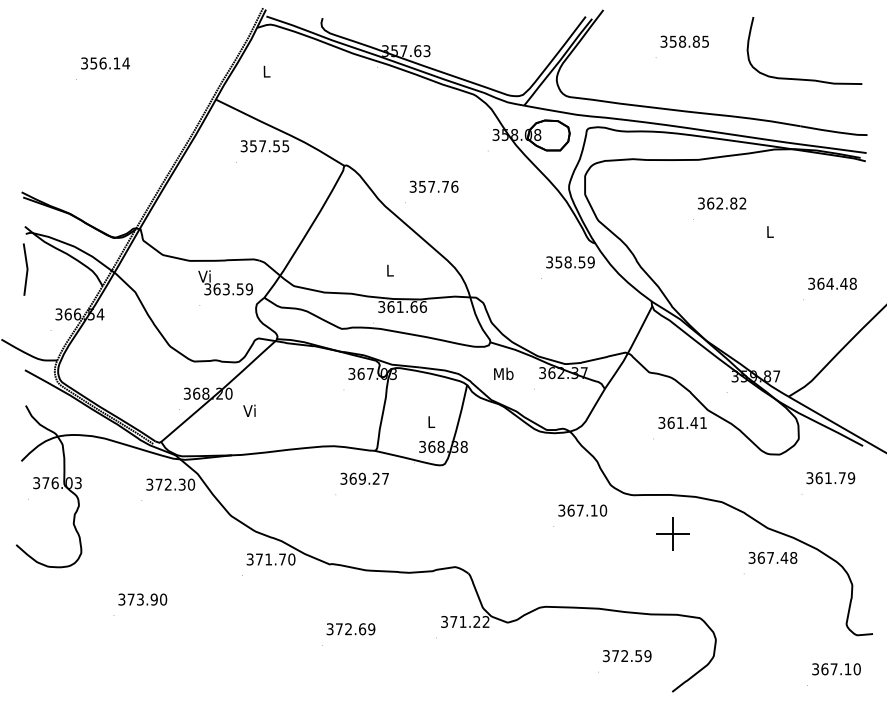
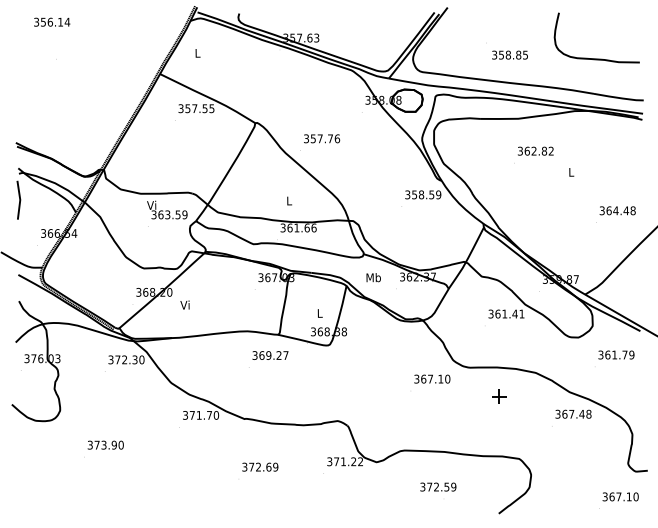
text: (683, 40) -> (509, 54), moved
text: (106, 62) -> (52, 21), moved
part: (673, 534) -> (499, 396), size x0.6
text: (627, 655) -> (438, 486), moved

